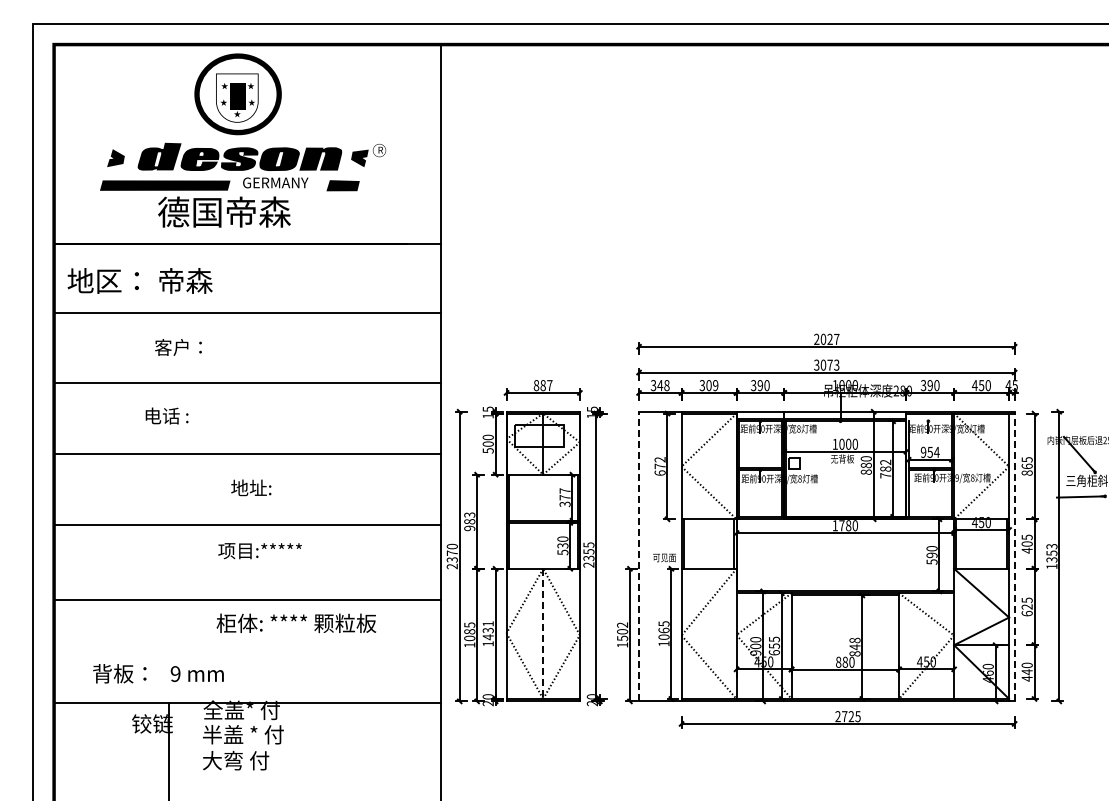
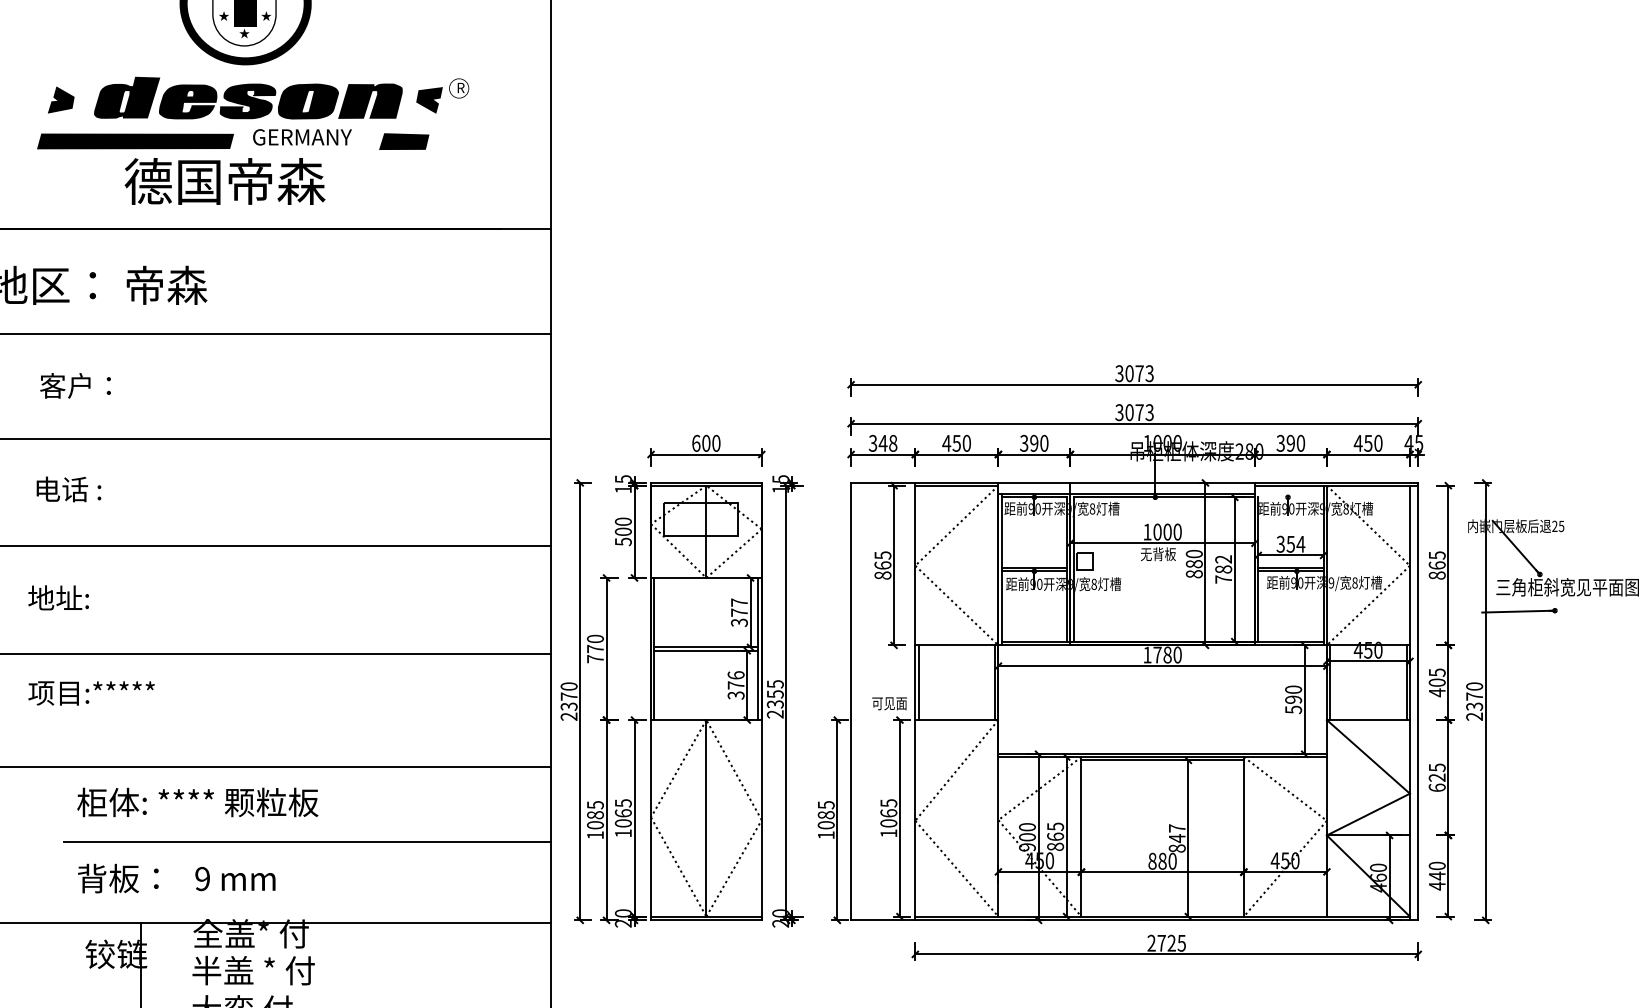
text: (826, 338) -> (1134, 372), 2027 -> 3073
text: (178, 347) -> (75, 385), moved
text: (542, 385) -> (705, 443), 887 -> 600
text: (708, 385) -> (955, 443), 309 -> 450
text: (166, 415) -> (68, 488), moved
text: (923, 452) -> (1280, 544), 954 -> 354
text: (659, 466) -> (881, 565), 672 -> 865
text: (251, 487) -> (58, 597), moved
text: (469, 521) -> (595, 648), 983 -> 770
text: (562, 545) -> (735, 684), 530 -> 376
text: (259, 551) -> (90, 693), moved
line: (639, 556) -> (851, 701), dashed -> solid
line: (1014, 556) -> (1418, 701), dashed -> solid
text: (1051, 556) -> (1473, 701), 1353 -> 2370
text: (296, 623) -> (197, 802), moved
text: (487, 630) -> (622, 813), 1431 -> 1065
text: (622, 631) -> (826, 814), 1502 -> 1085
line: (543, 634) -> (706, 819), dashed -> solid
text: (854, 640) -> (1176, 828), 848 -> 847
line: (278, 649) -> (306, 841), added
text: (773, 649) -> (1054, 841), 655 -> 865
text: (158, 673) -> (176, 878), moved

